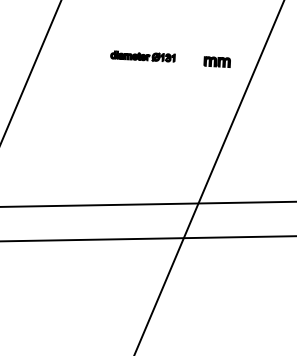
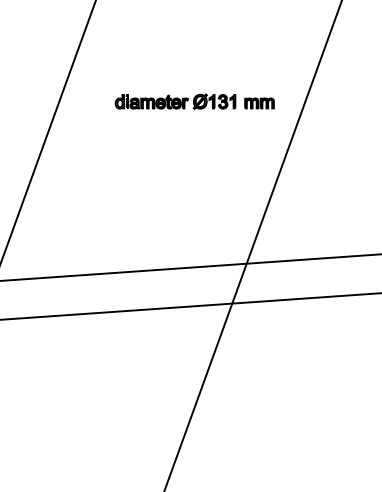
part: (142, 56) -> (175, 101), size x1.67

